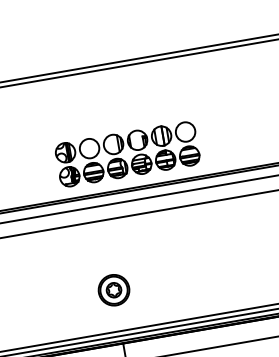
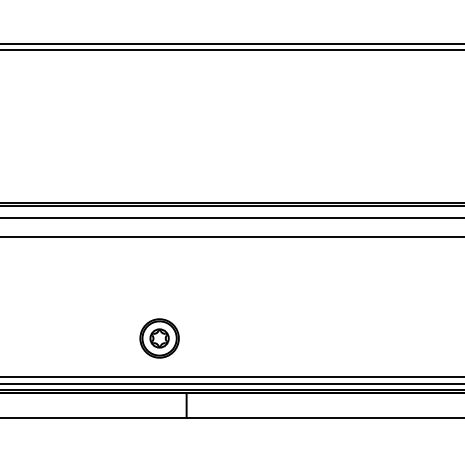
part: (122, 149) -> (227, 153), removed
part: (113, 290) -> (159, 338), moved

